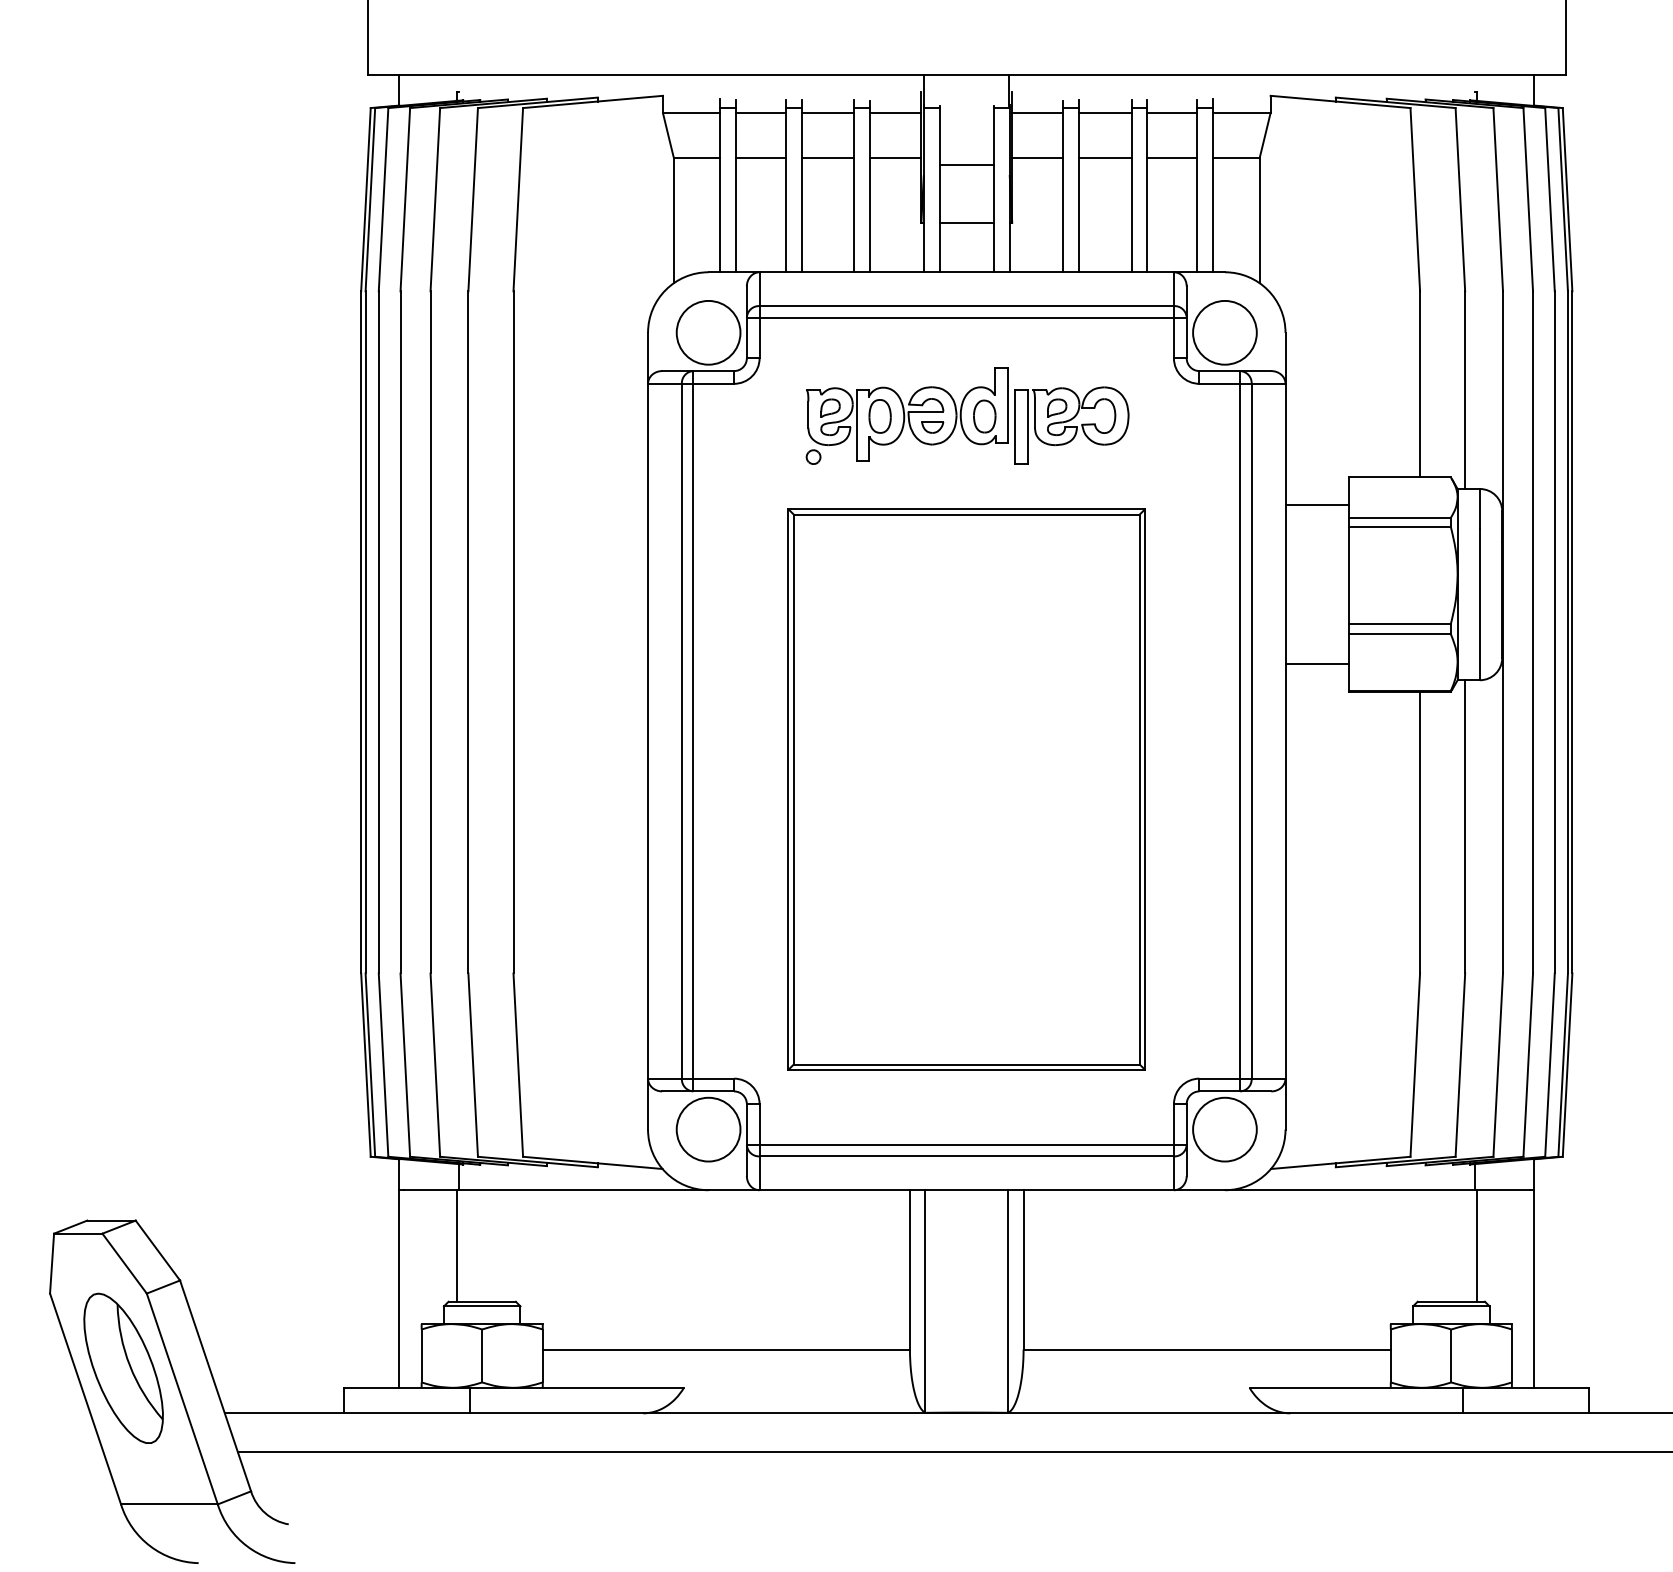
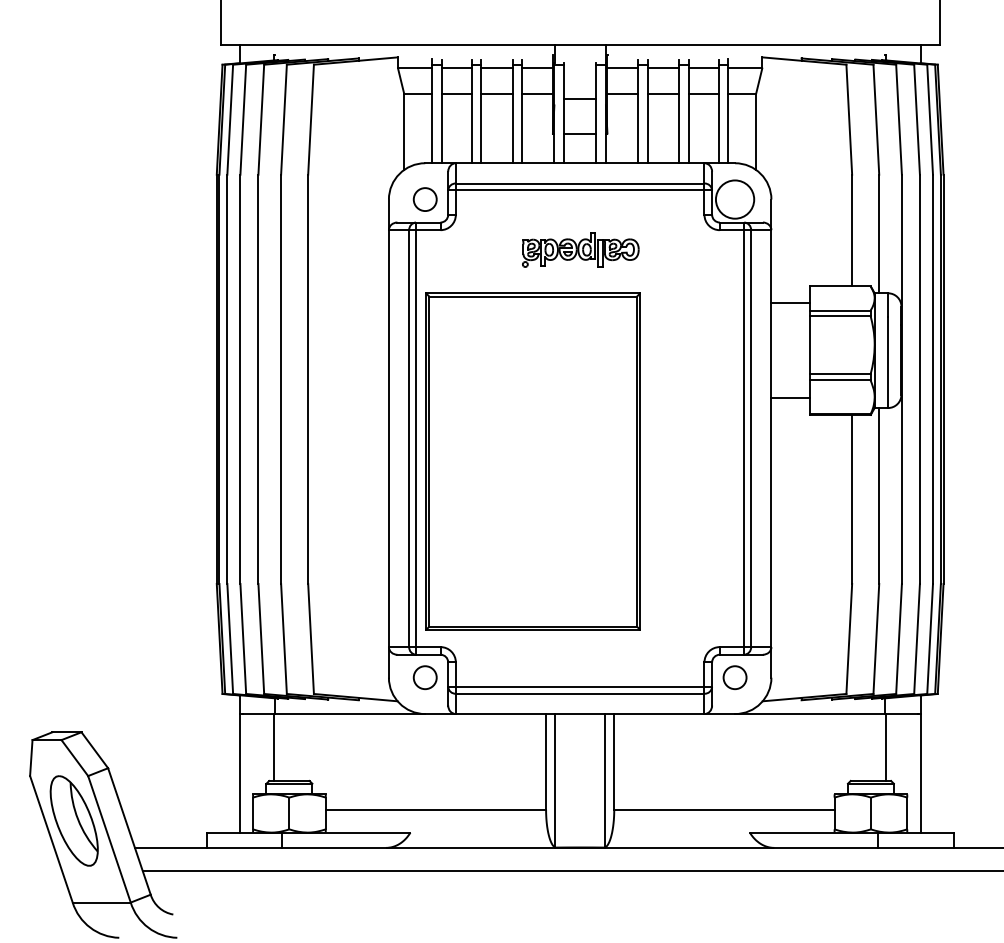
circle: (709, 332) -> (425, 199), size x0.6
part: (967, 416) -> (580, 249), size x0.6
part: (965, 789) -> (532, 461), moved
circle: (709, 1129) -> (425, 677), size x0.6
circle: (1223, 1129) -> (734, 677), size x0.6

